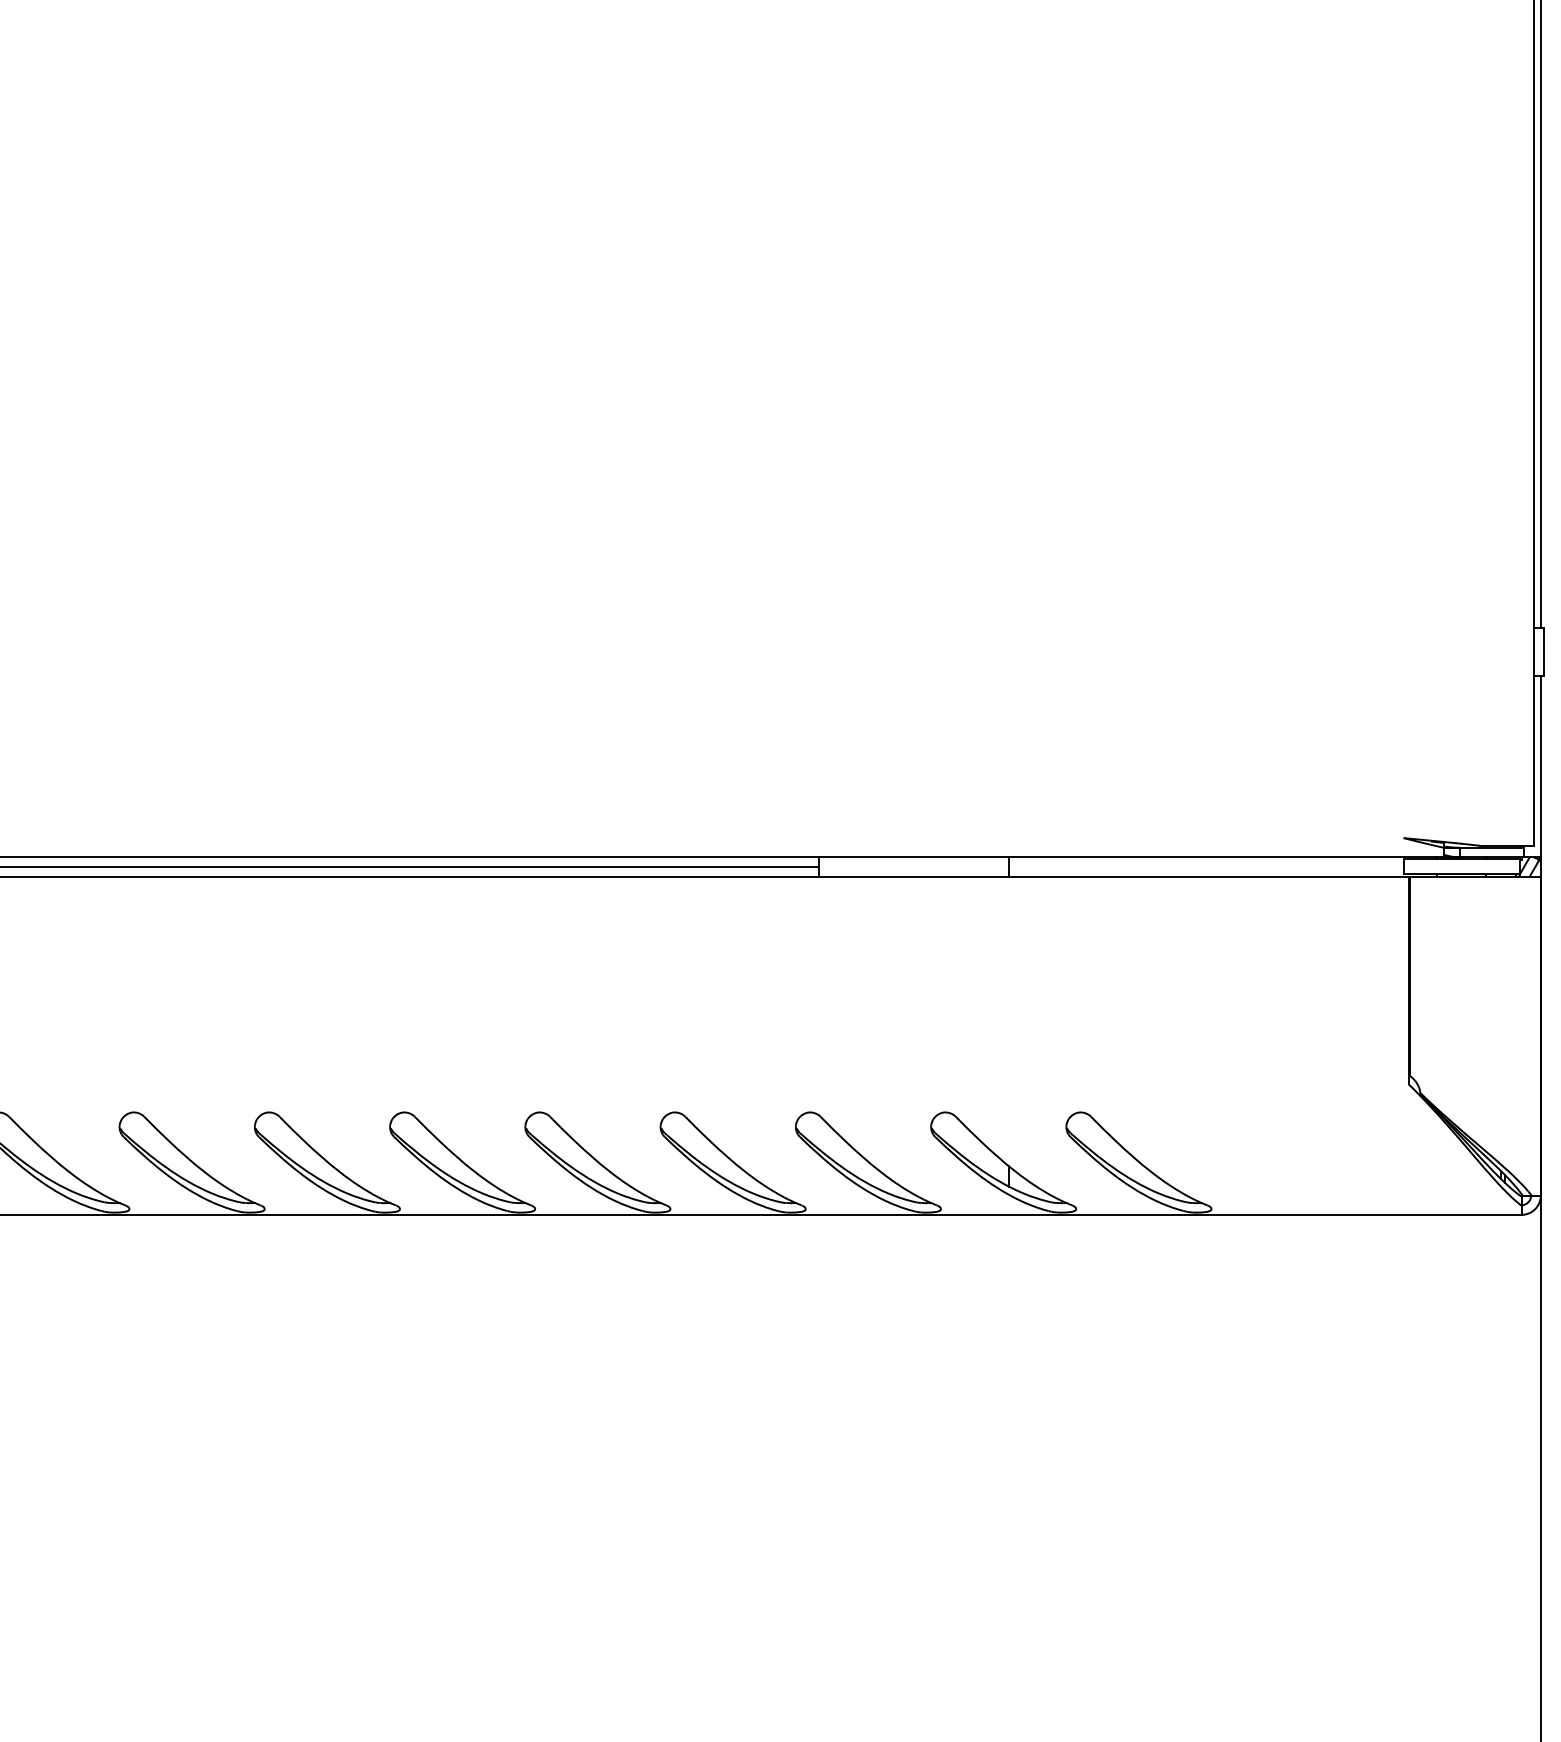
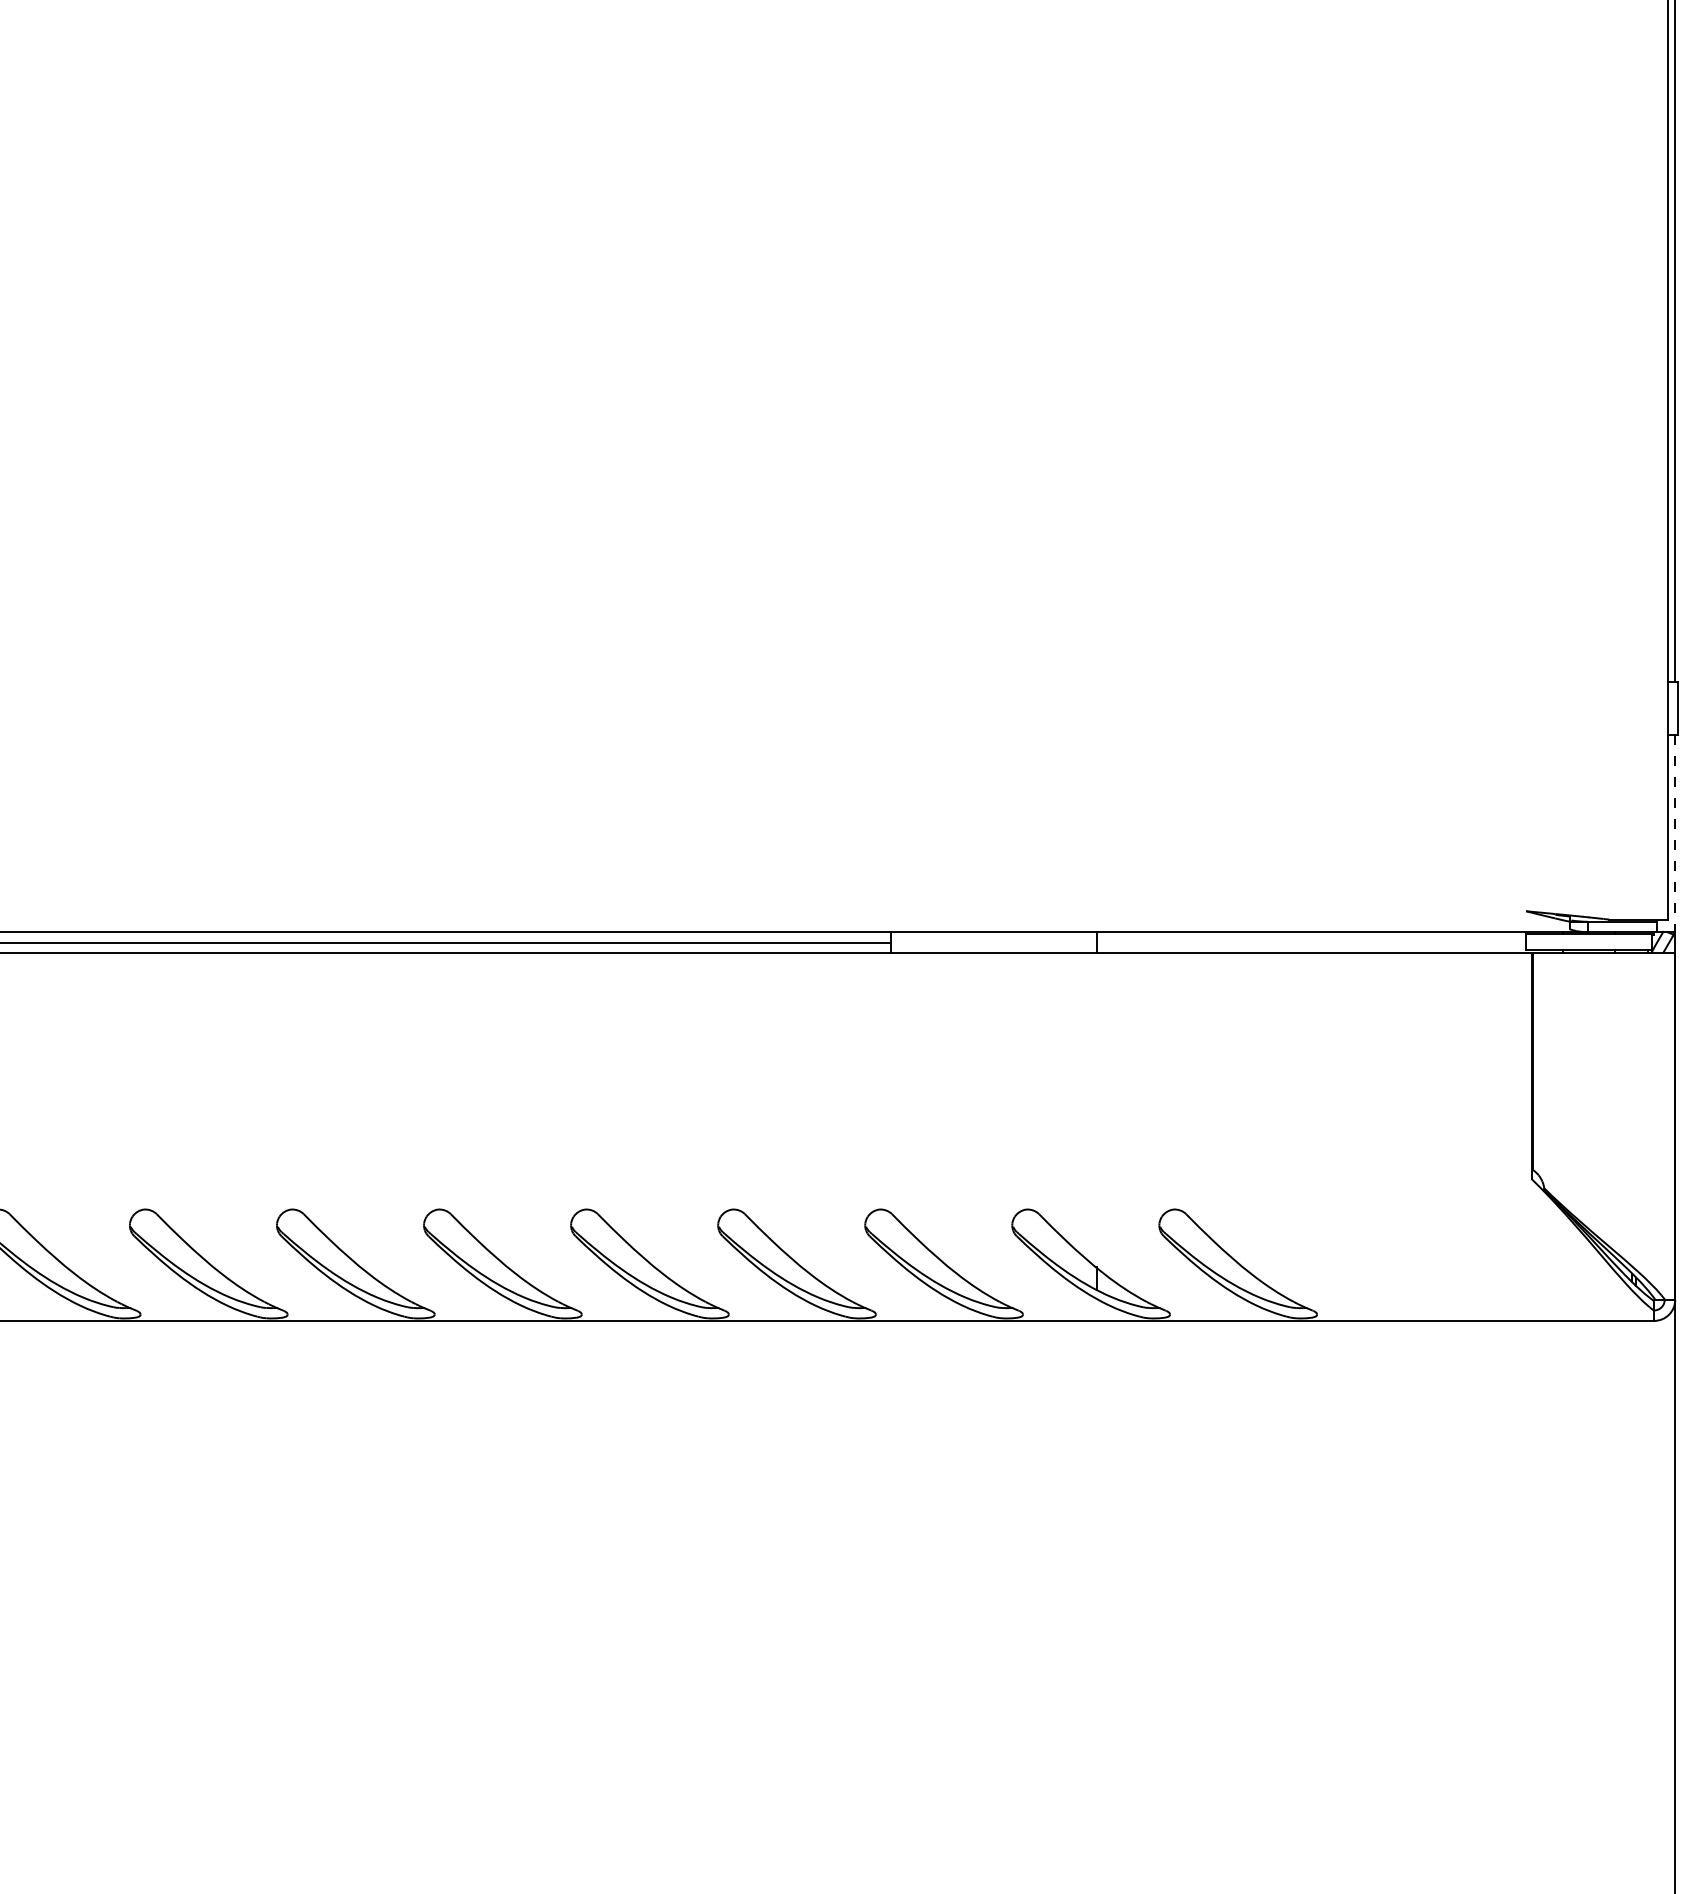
line: (1540, 766) -> (1674, 833), solid -> dashed

